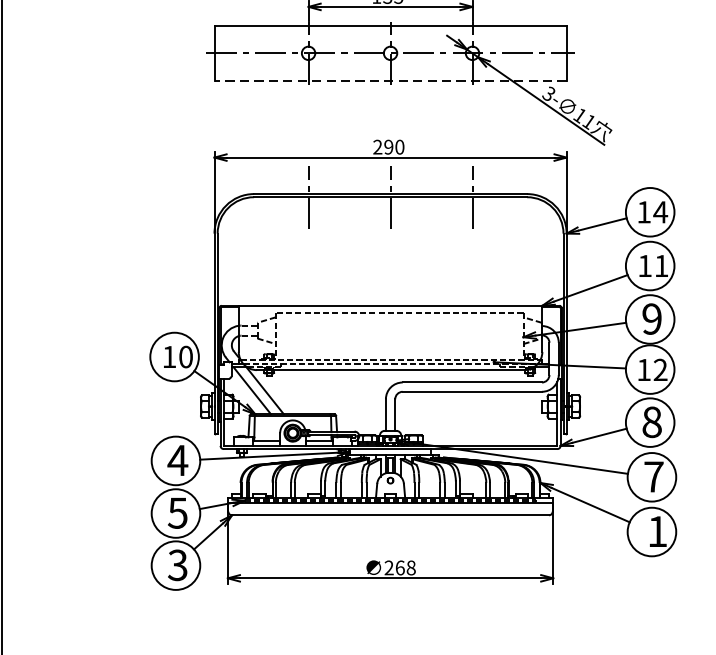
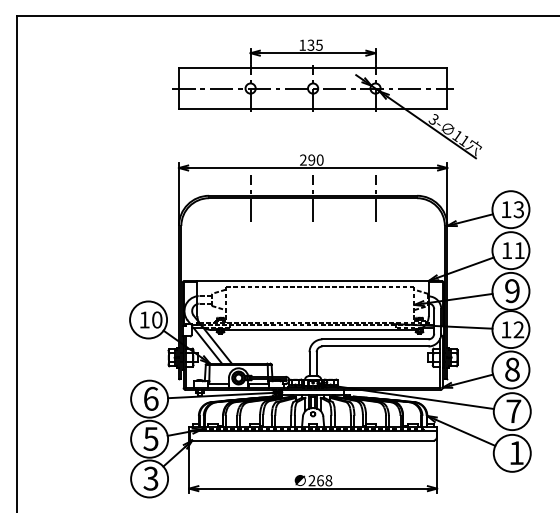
line: (389, 80) -> (312, 109), dashed -> solid
text: (660, 212) -> (518, 209), 14 -> 13
text: (177, 460) -> (150, 398), 4 -> 6

